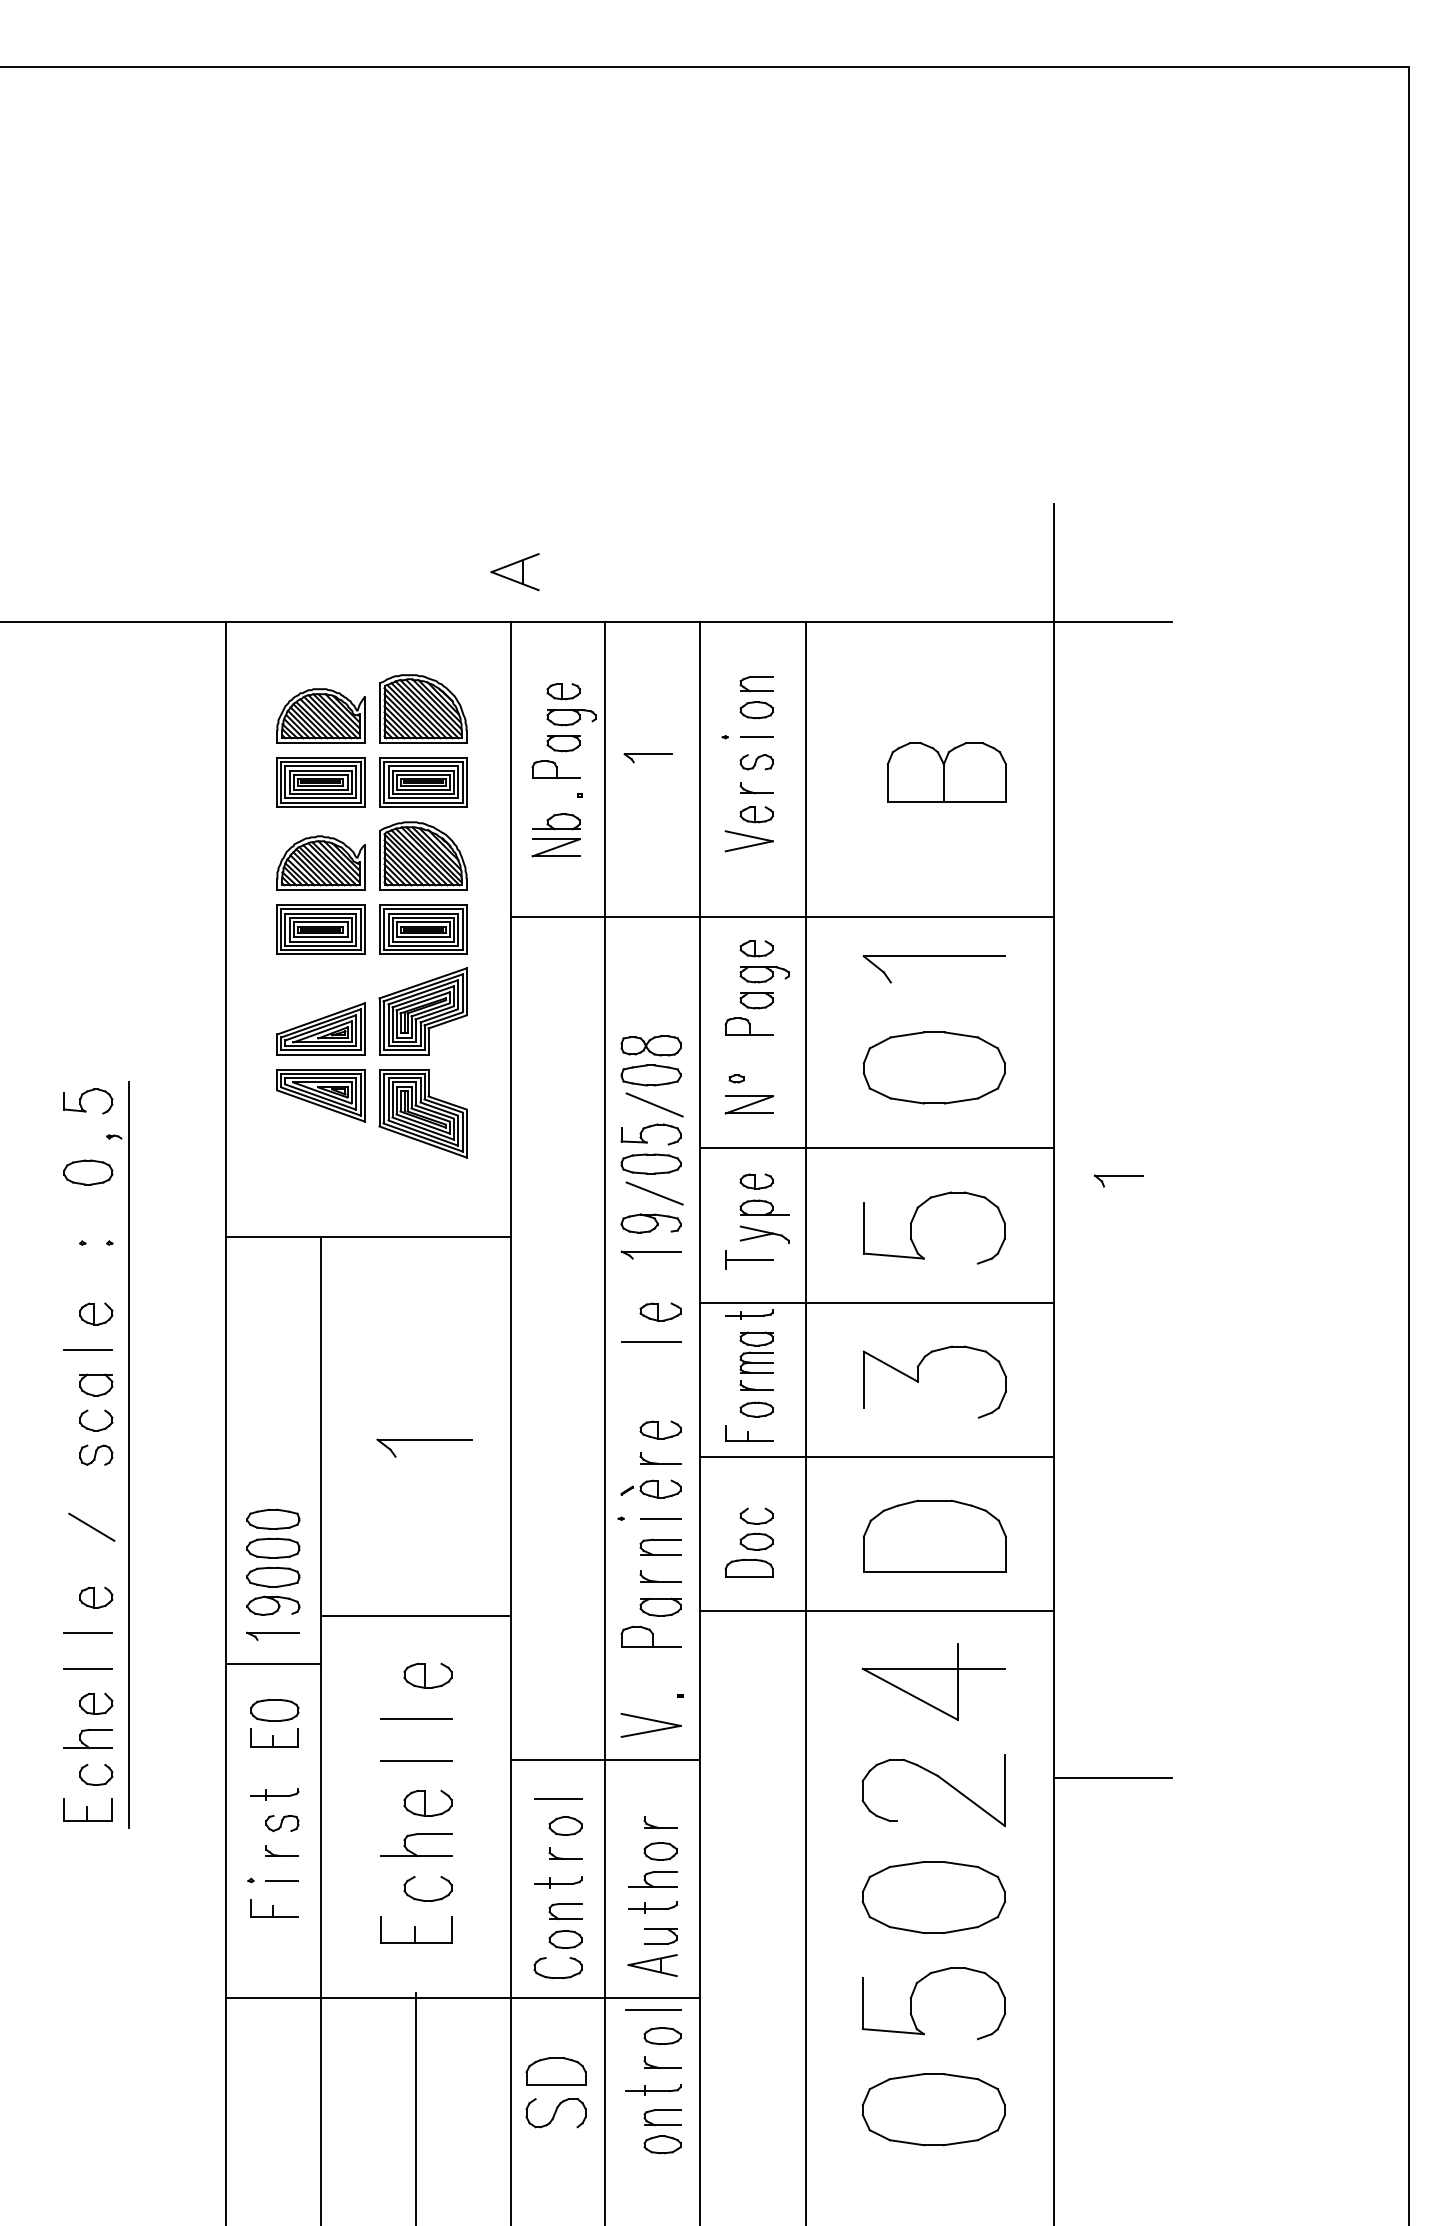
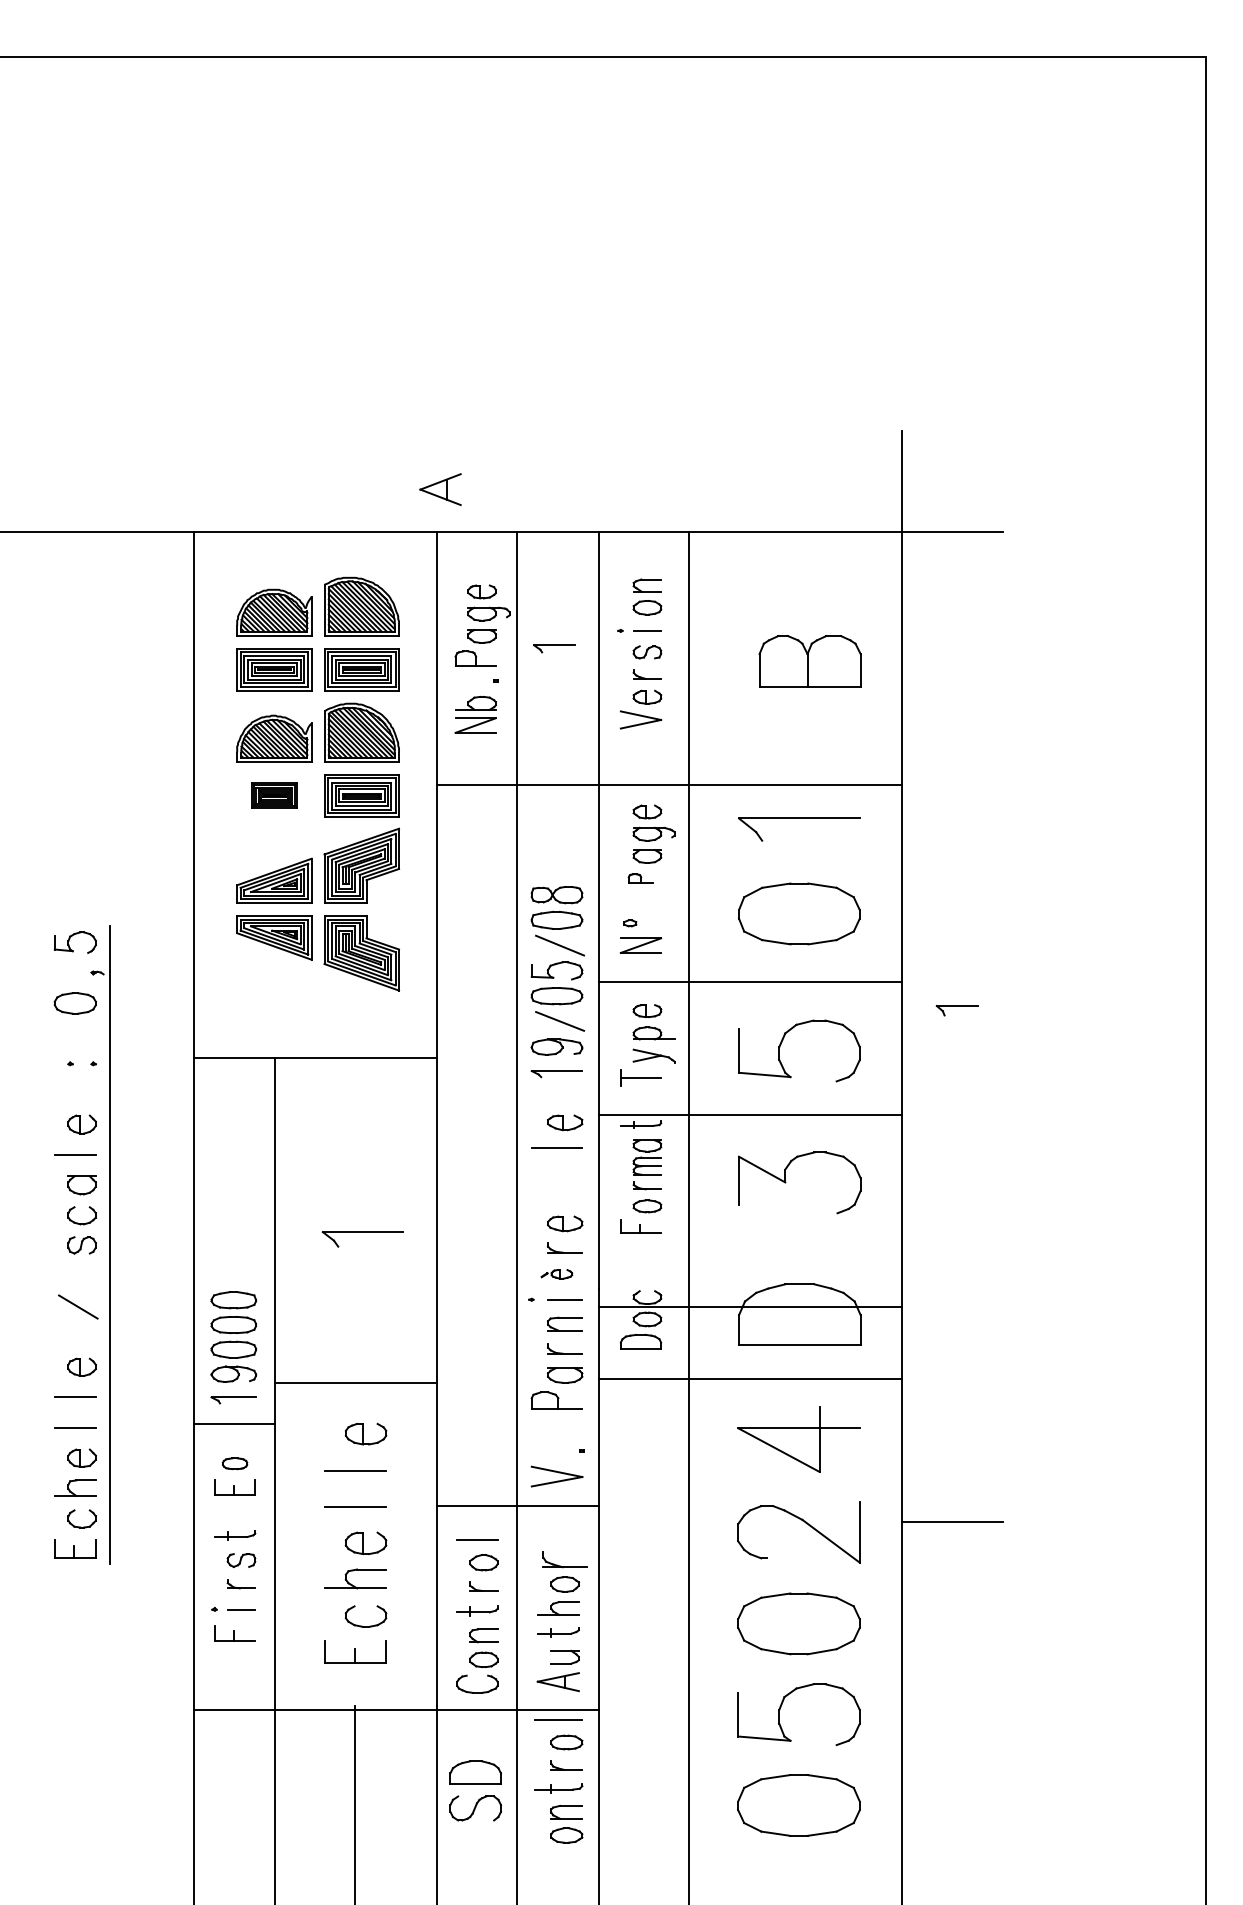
part: (320, 929) -> (274, 795), size x0.6
part: (748, 1026) -> (640, 878), size x0.6
line: (876, 1456) -> (749, 1306), moved
part: (650, 1488) -> (556, 1273), size x0.6
part: (274, 1710) -> (234, 1463), size x0.6
part: (660, 1822) -> (565, 1559), size x1.6

